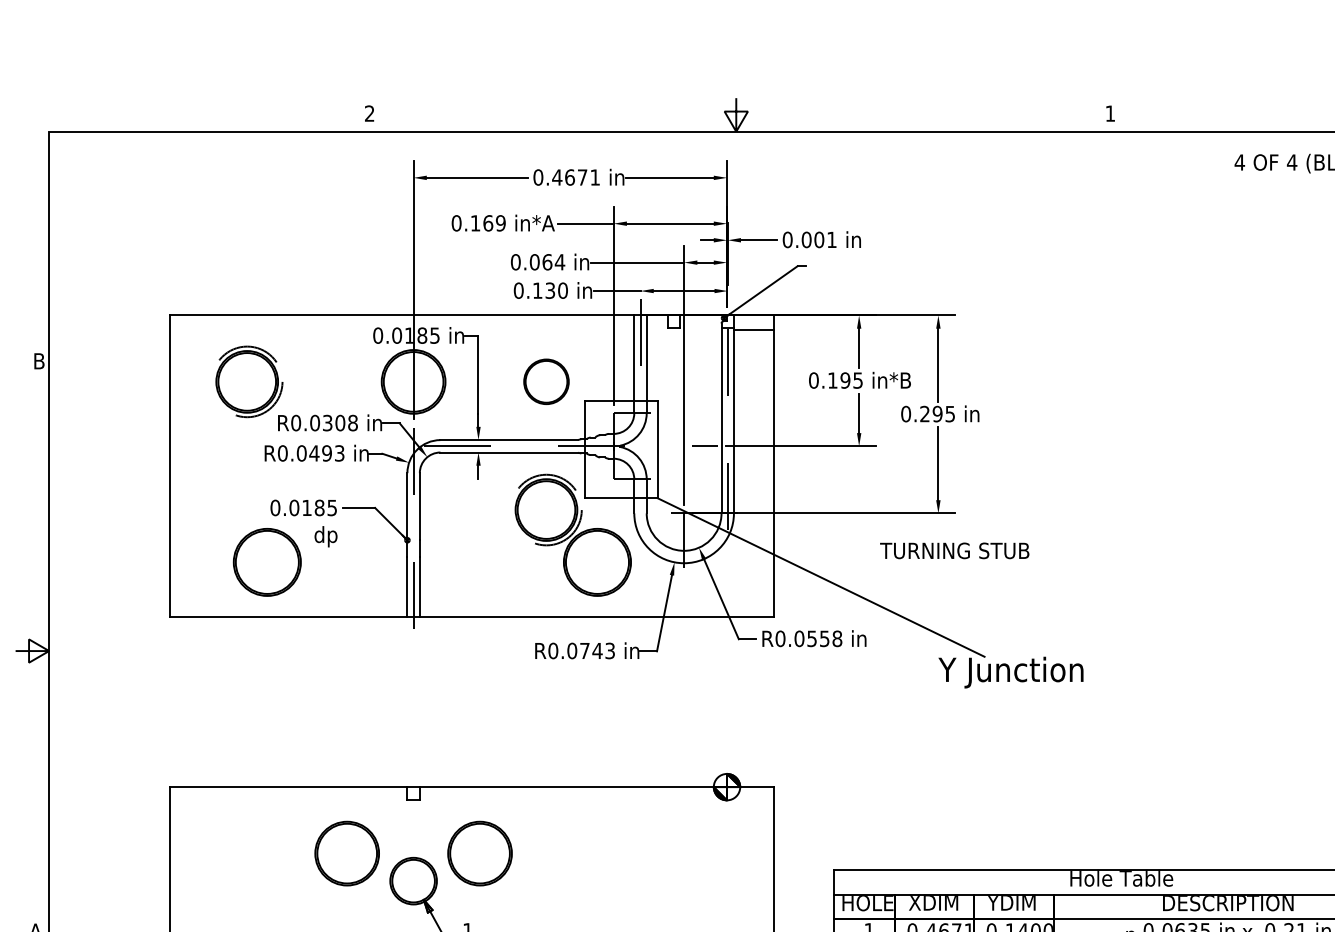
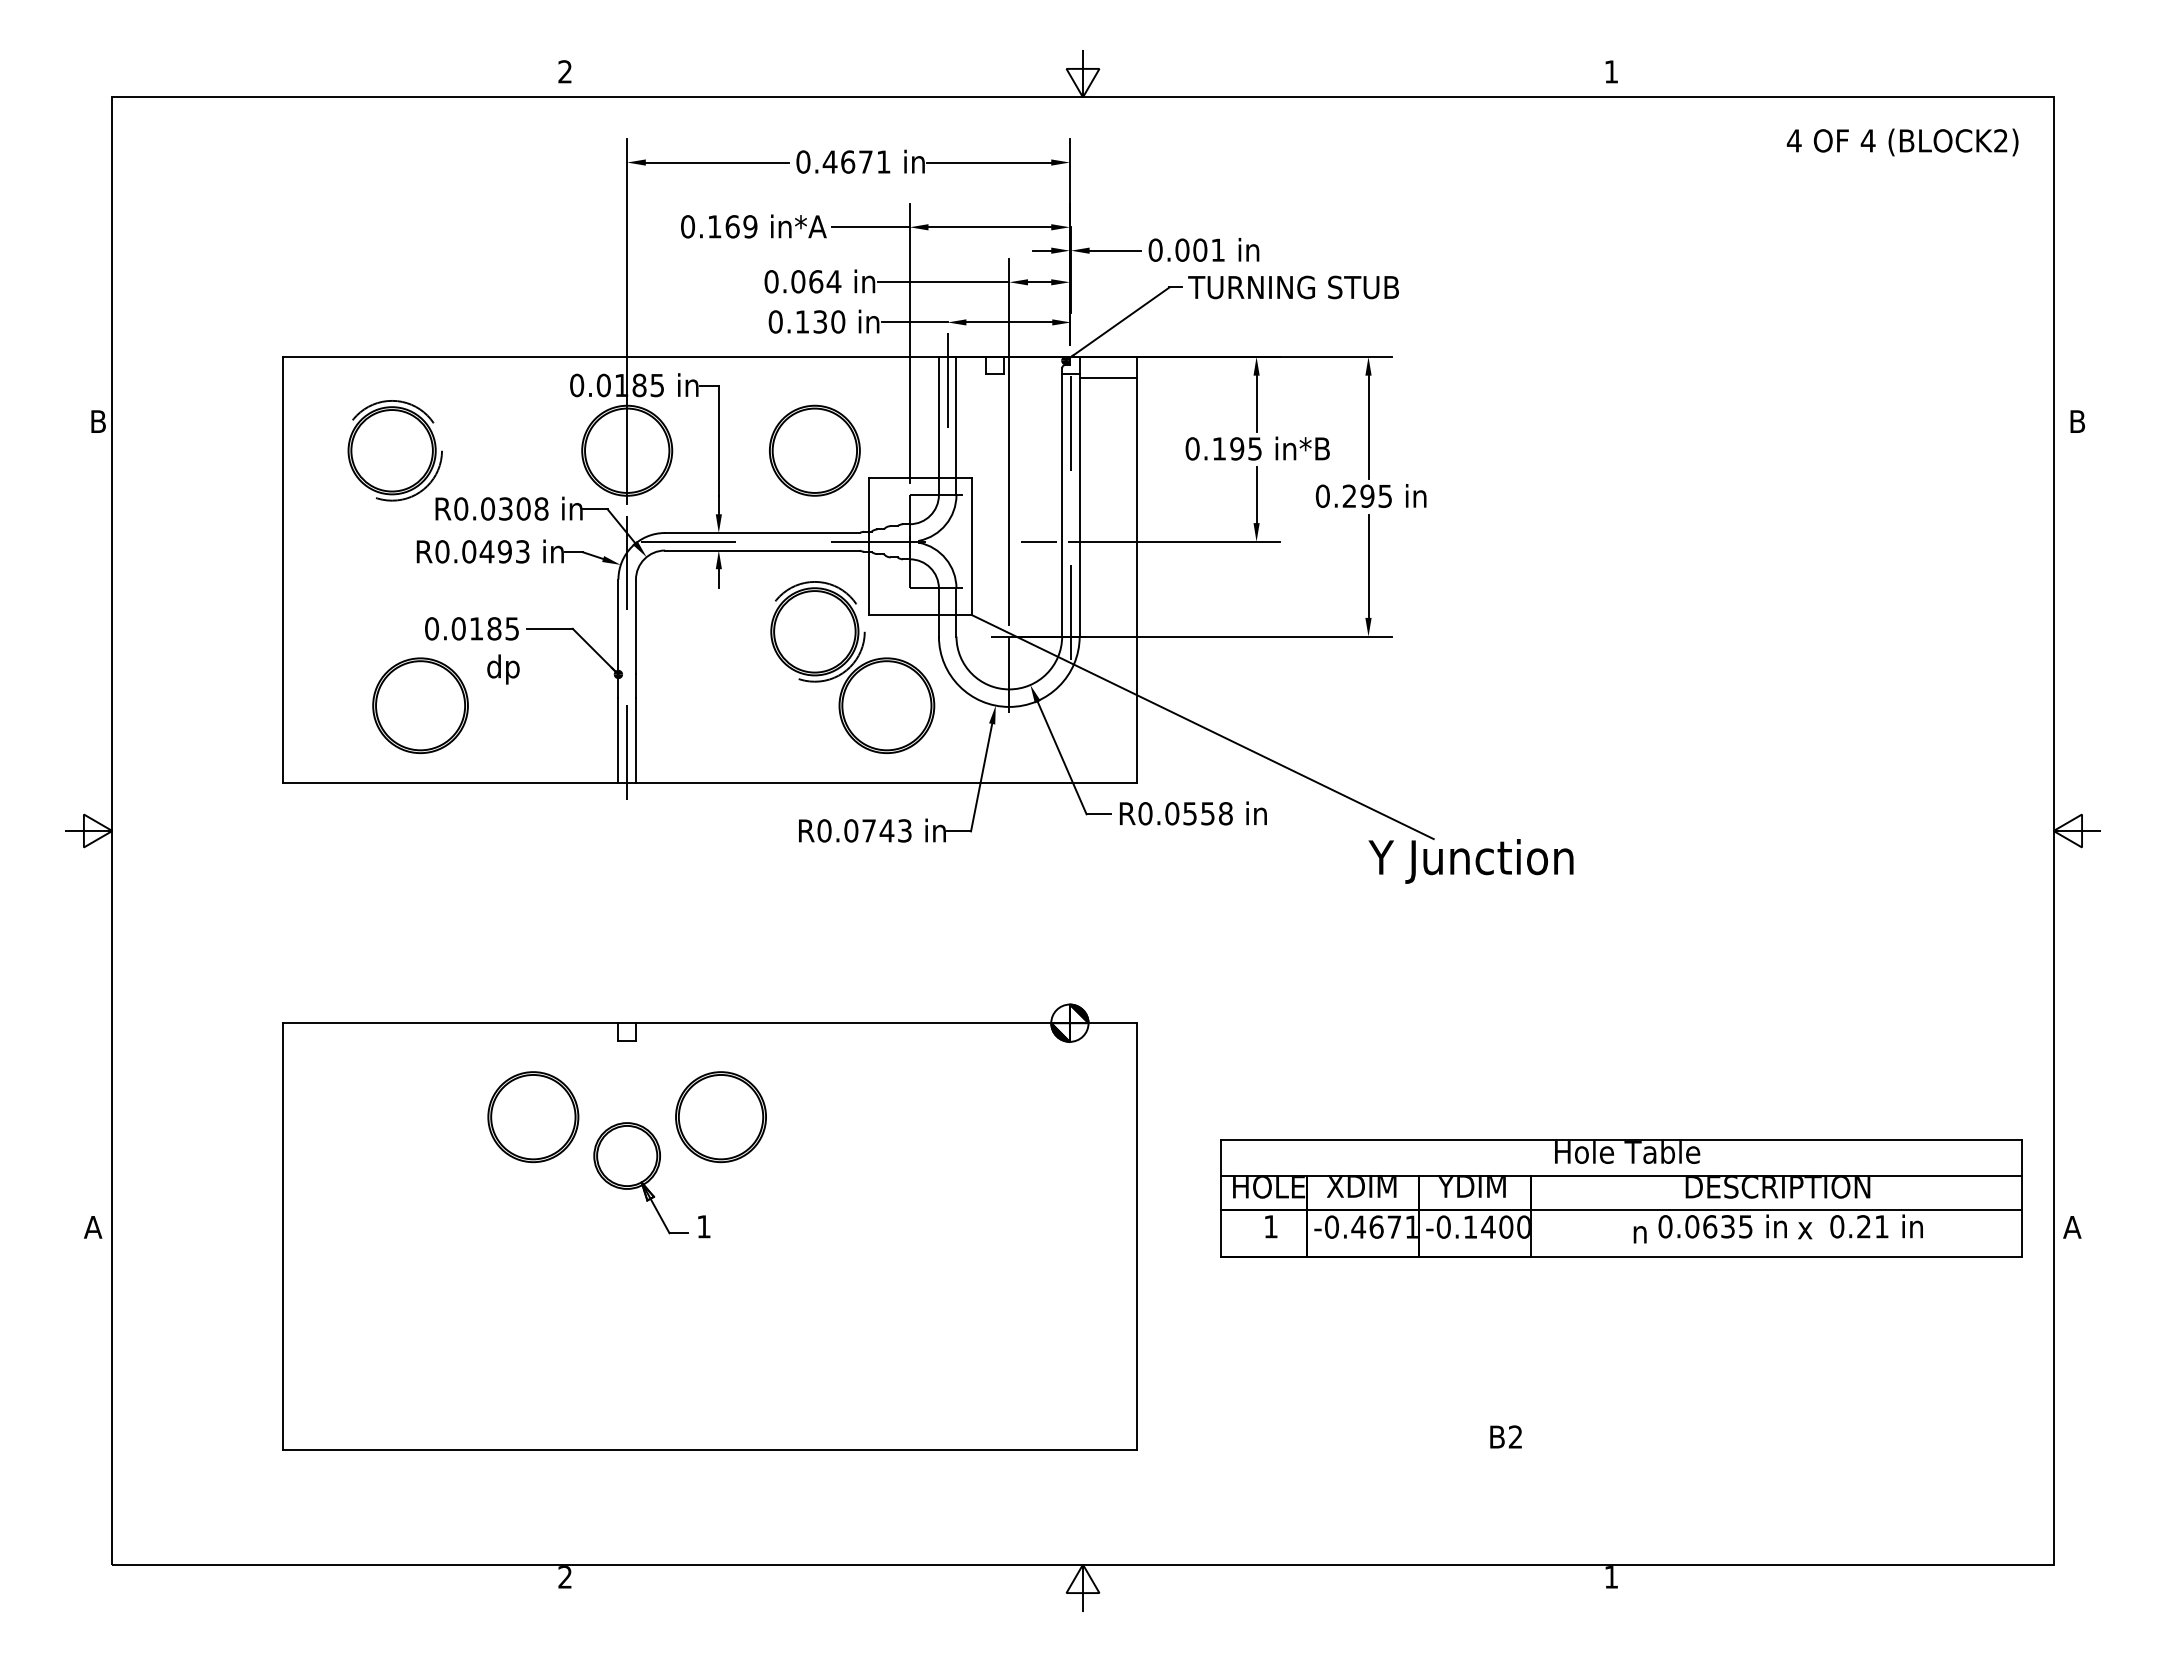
part: (546, 381) -> (814, 450), size x1.43
text: (954, 550) -> (1293, 287), moved

